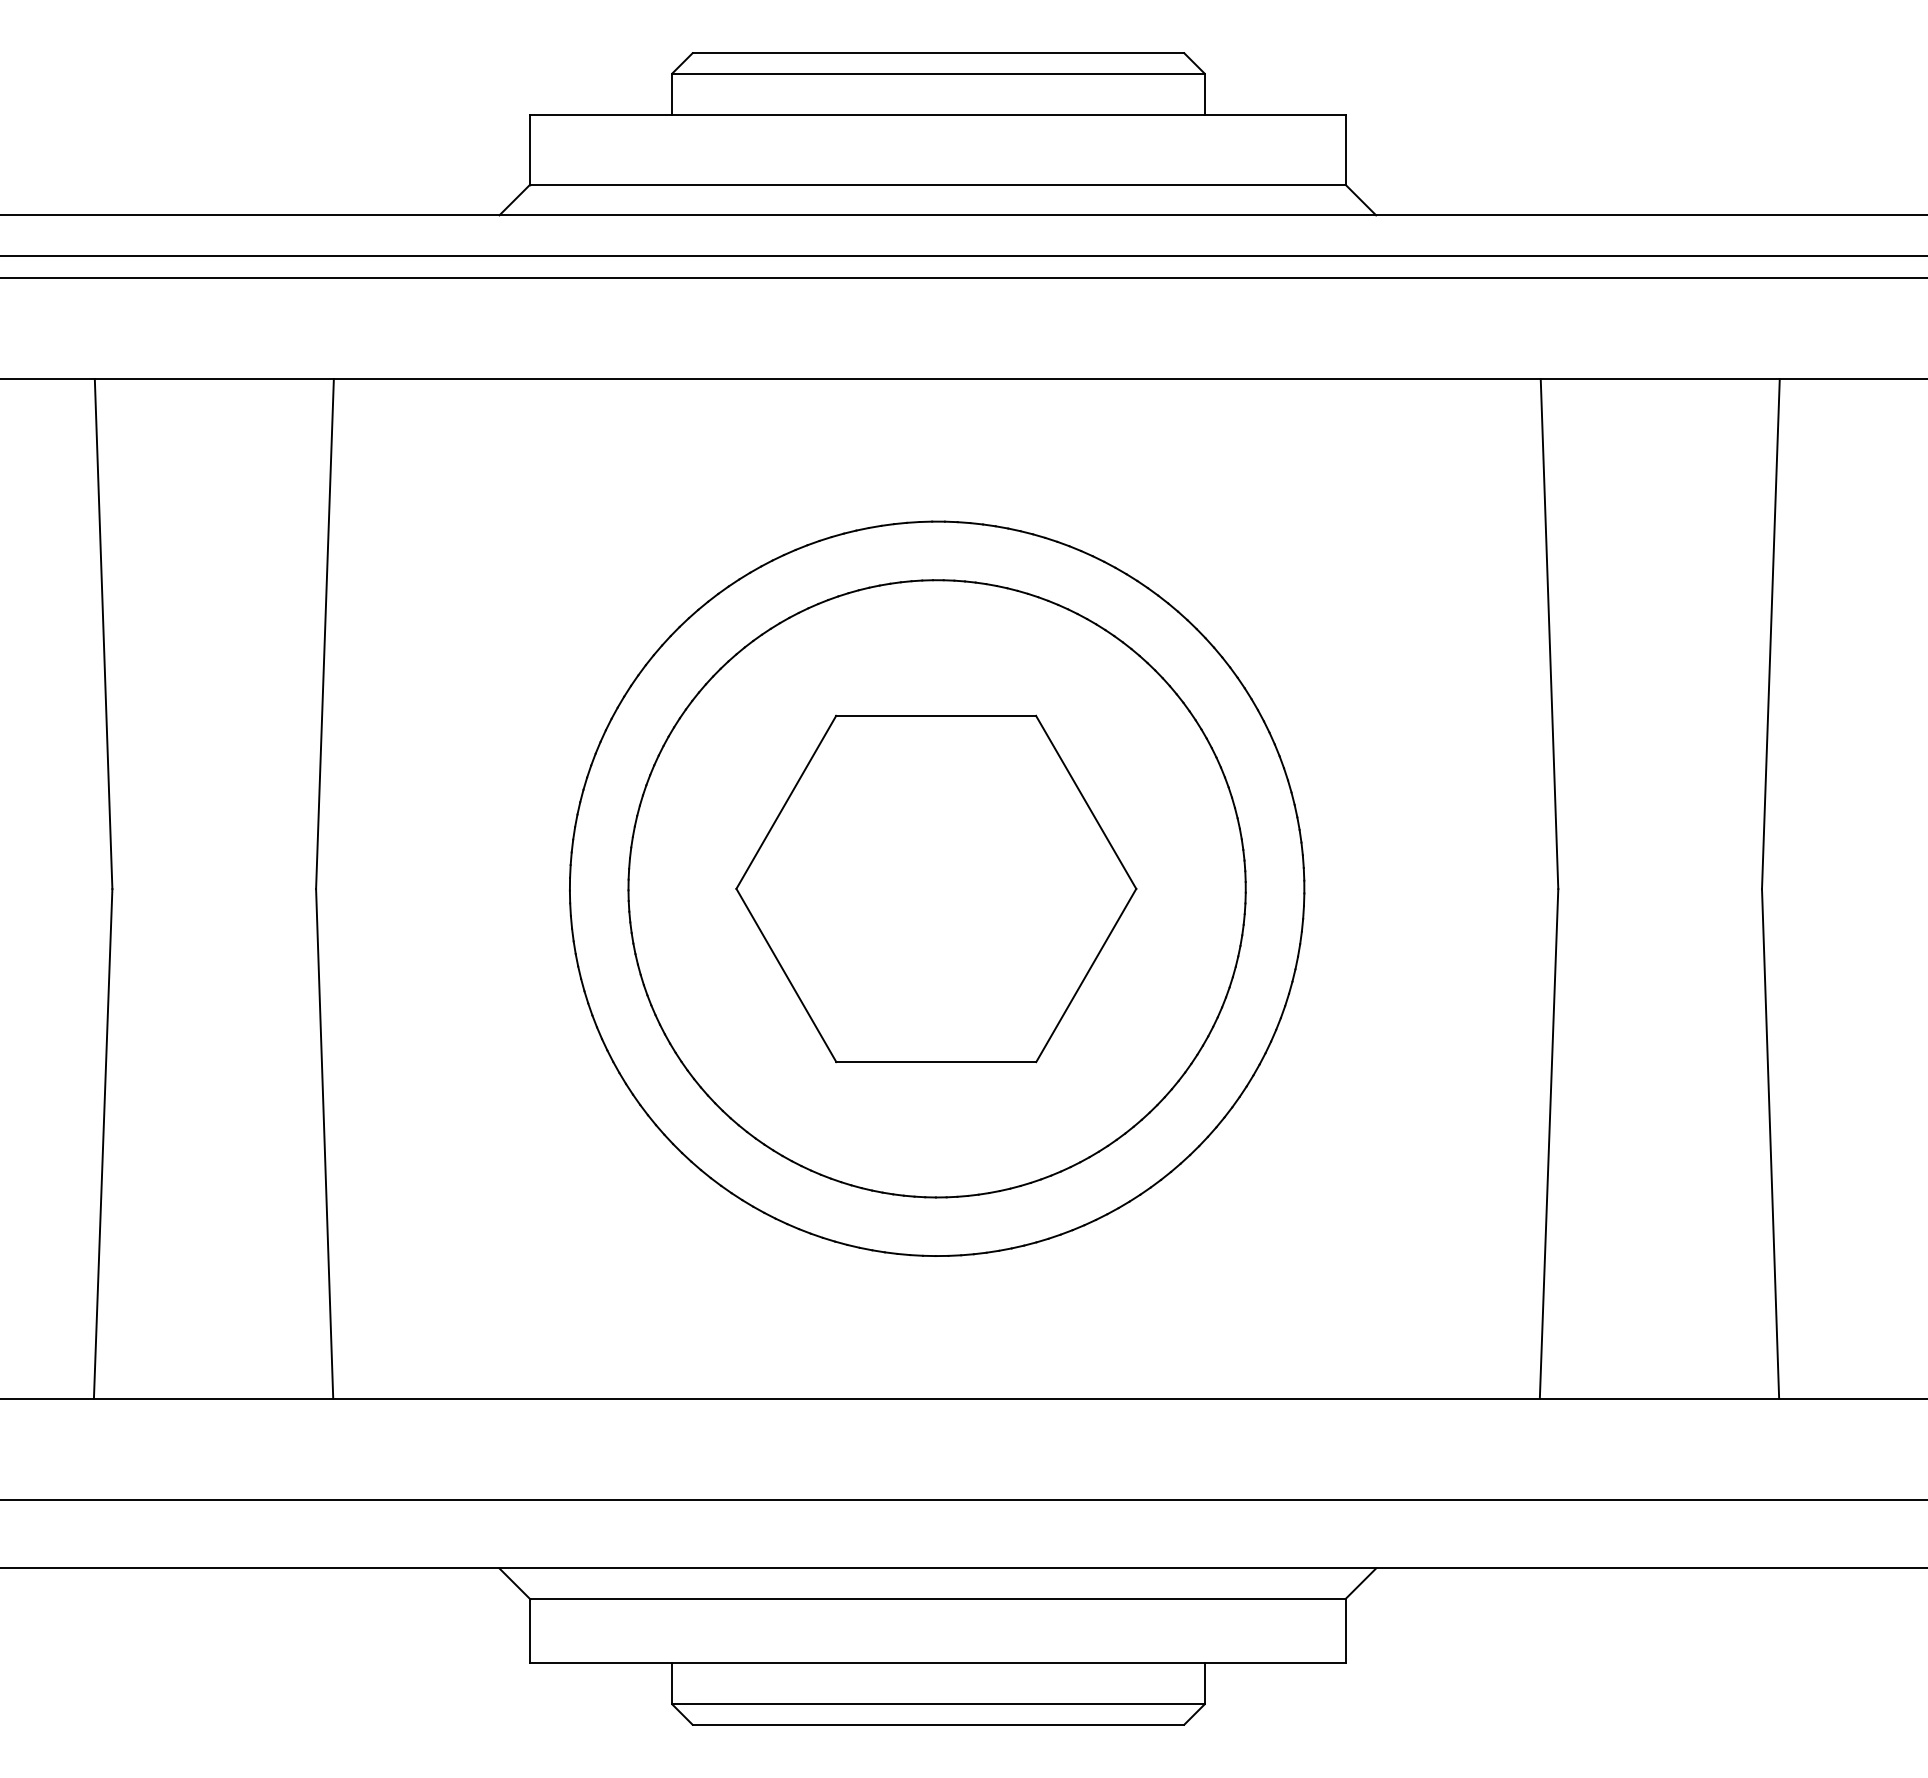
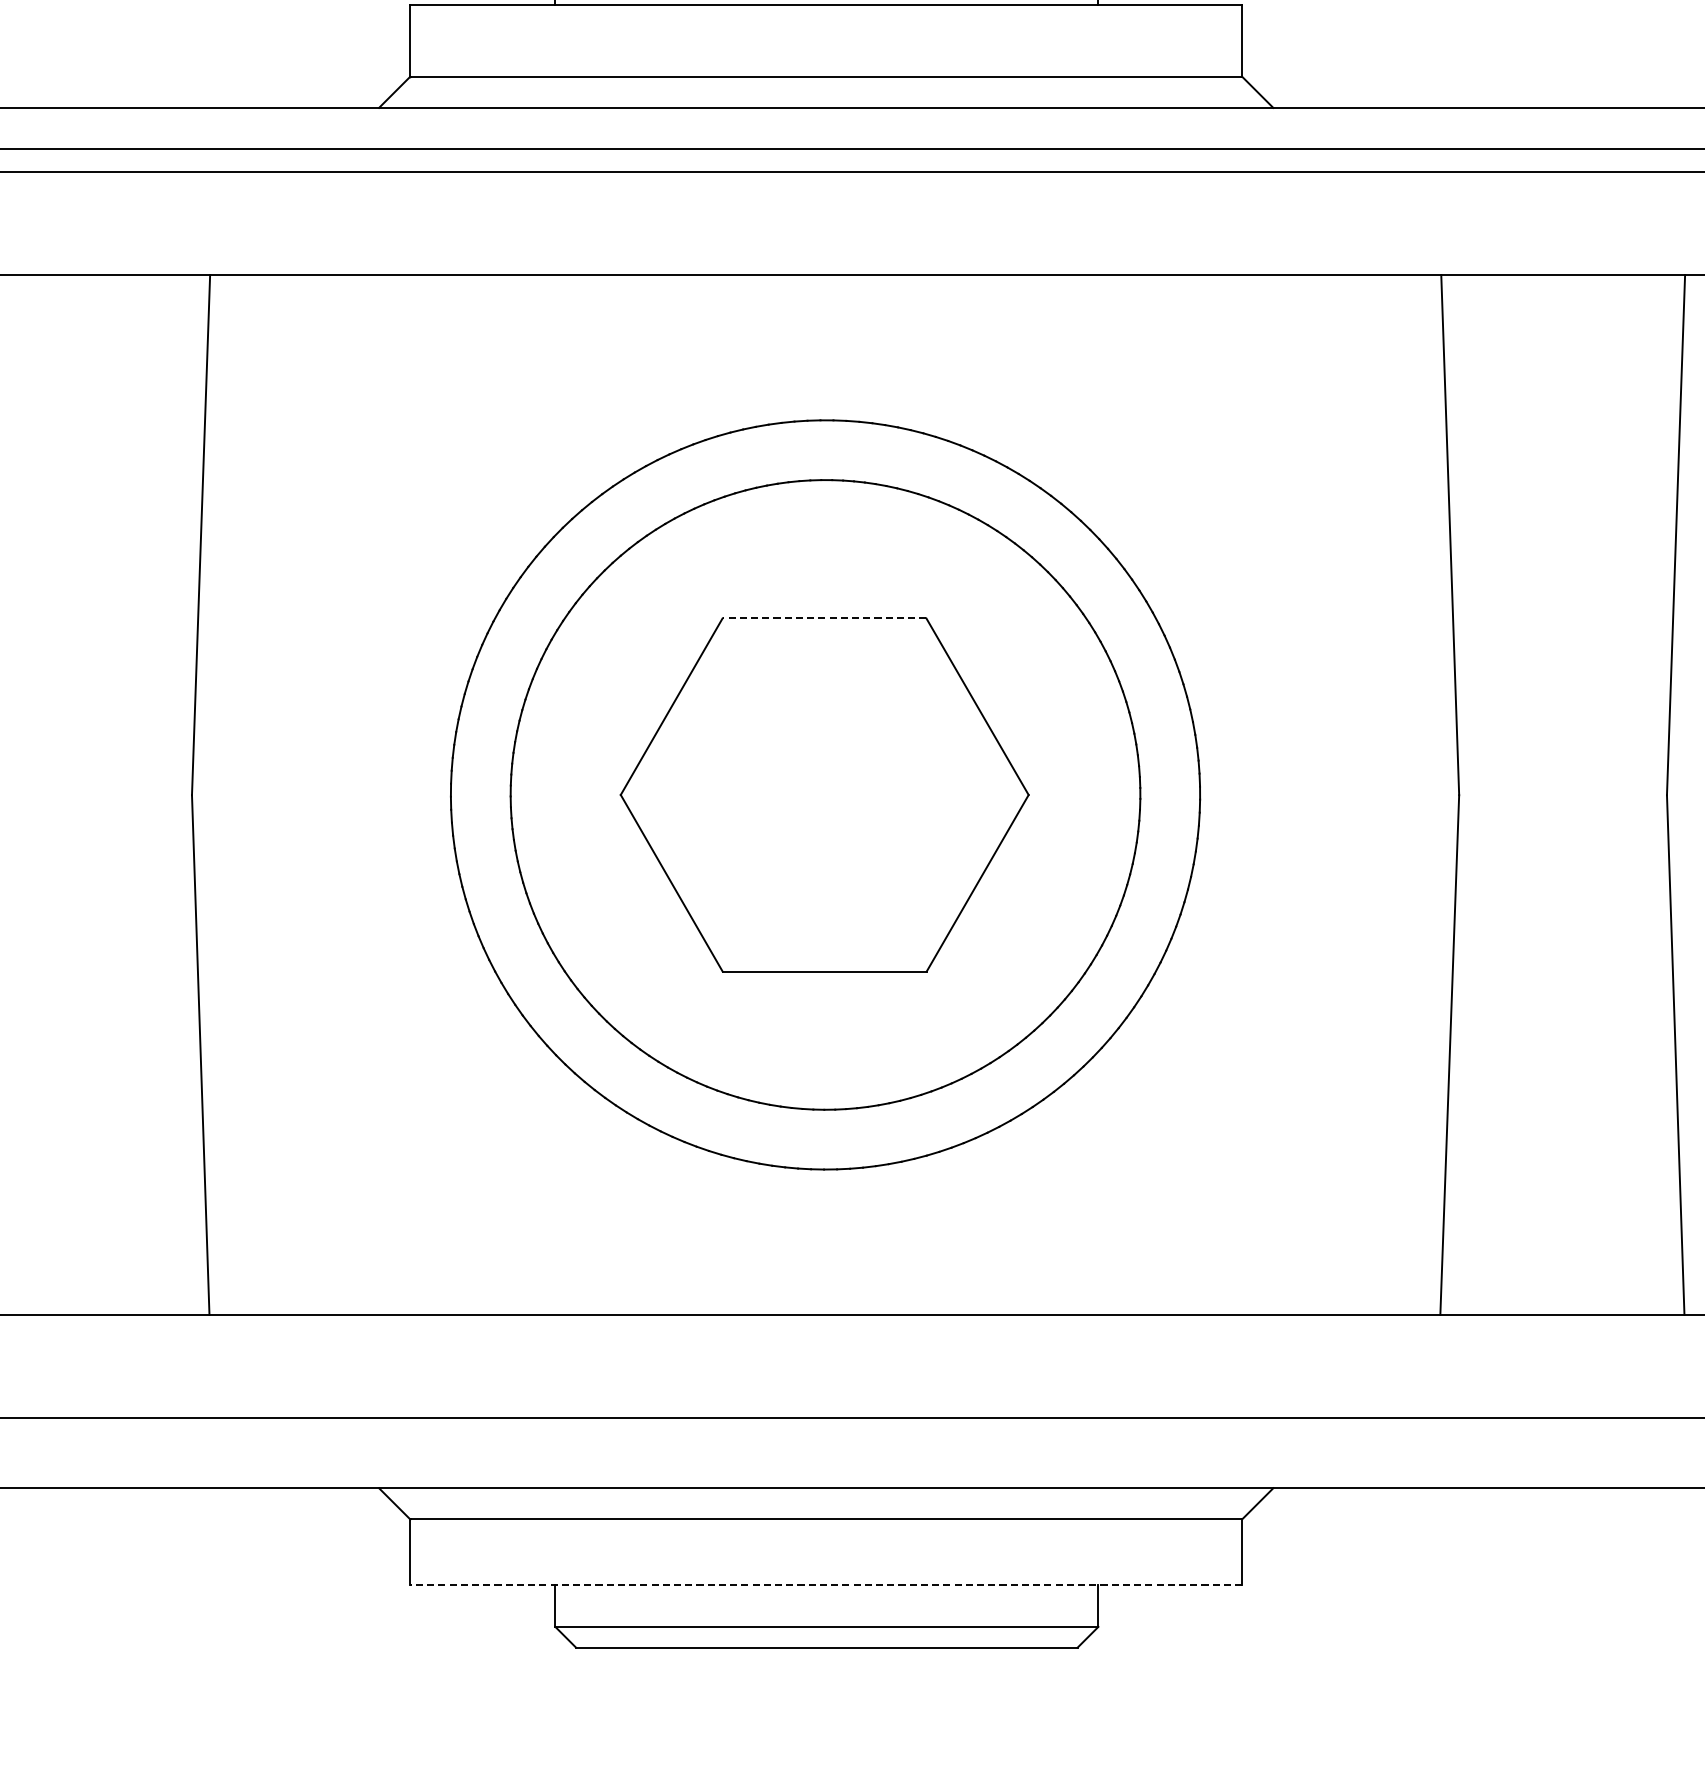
line: (936, 715) -> (824, 618), solid -> dashed
line: (937, 1663) -> (825, 1585), solid -> dashed

